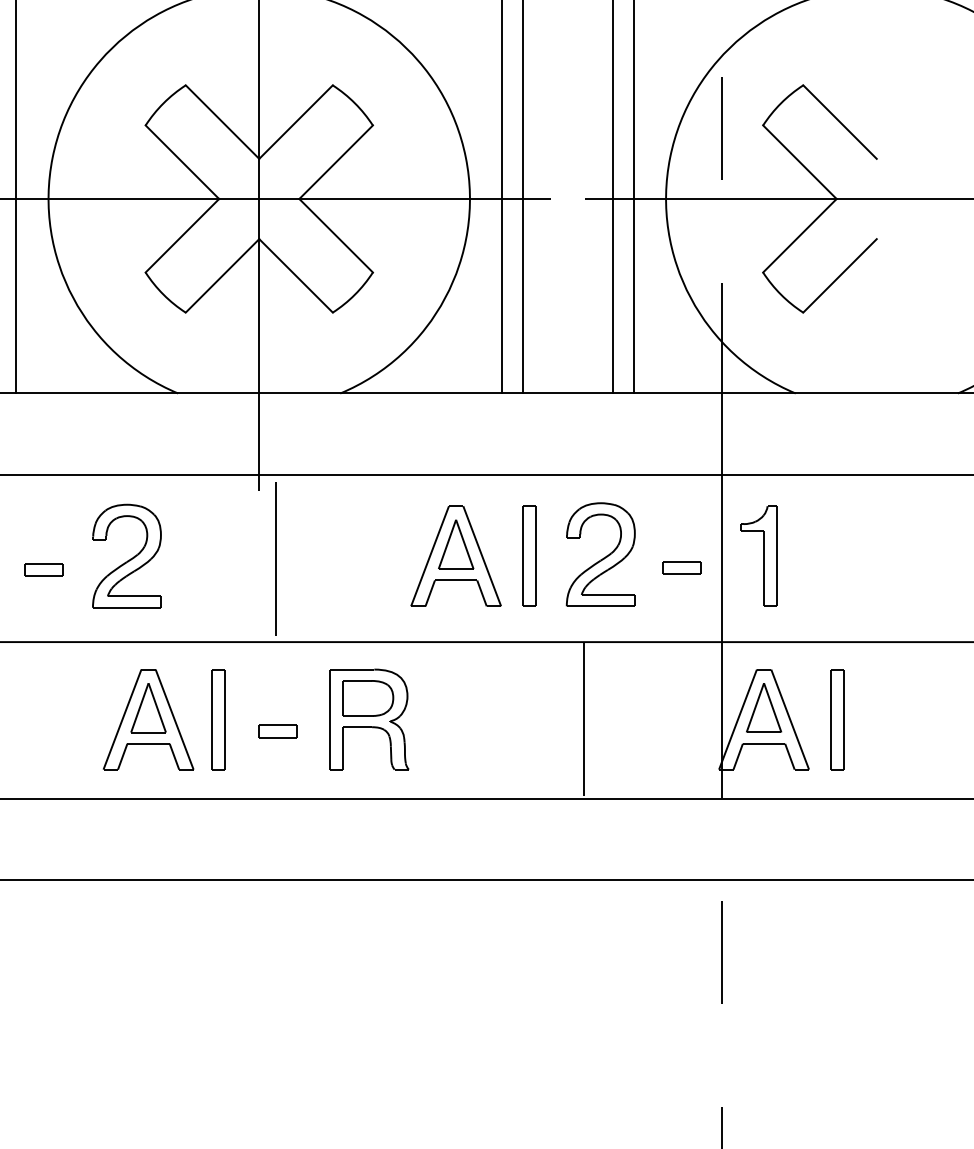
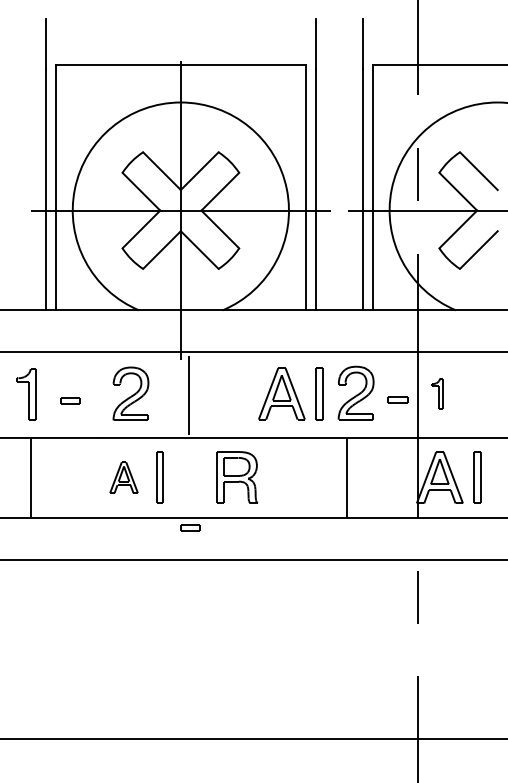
part: (126, 555) -> (130, 393), moved
part: (759, 555) -> (437, 393), size x0.6
part: (147, 719) -> (123, 477), size x0.6
part: (278, 730) -> (190, 527), moved

